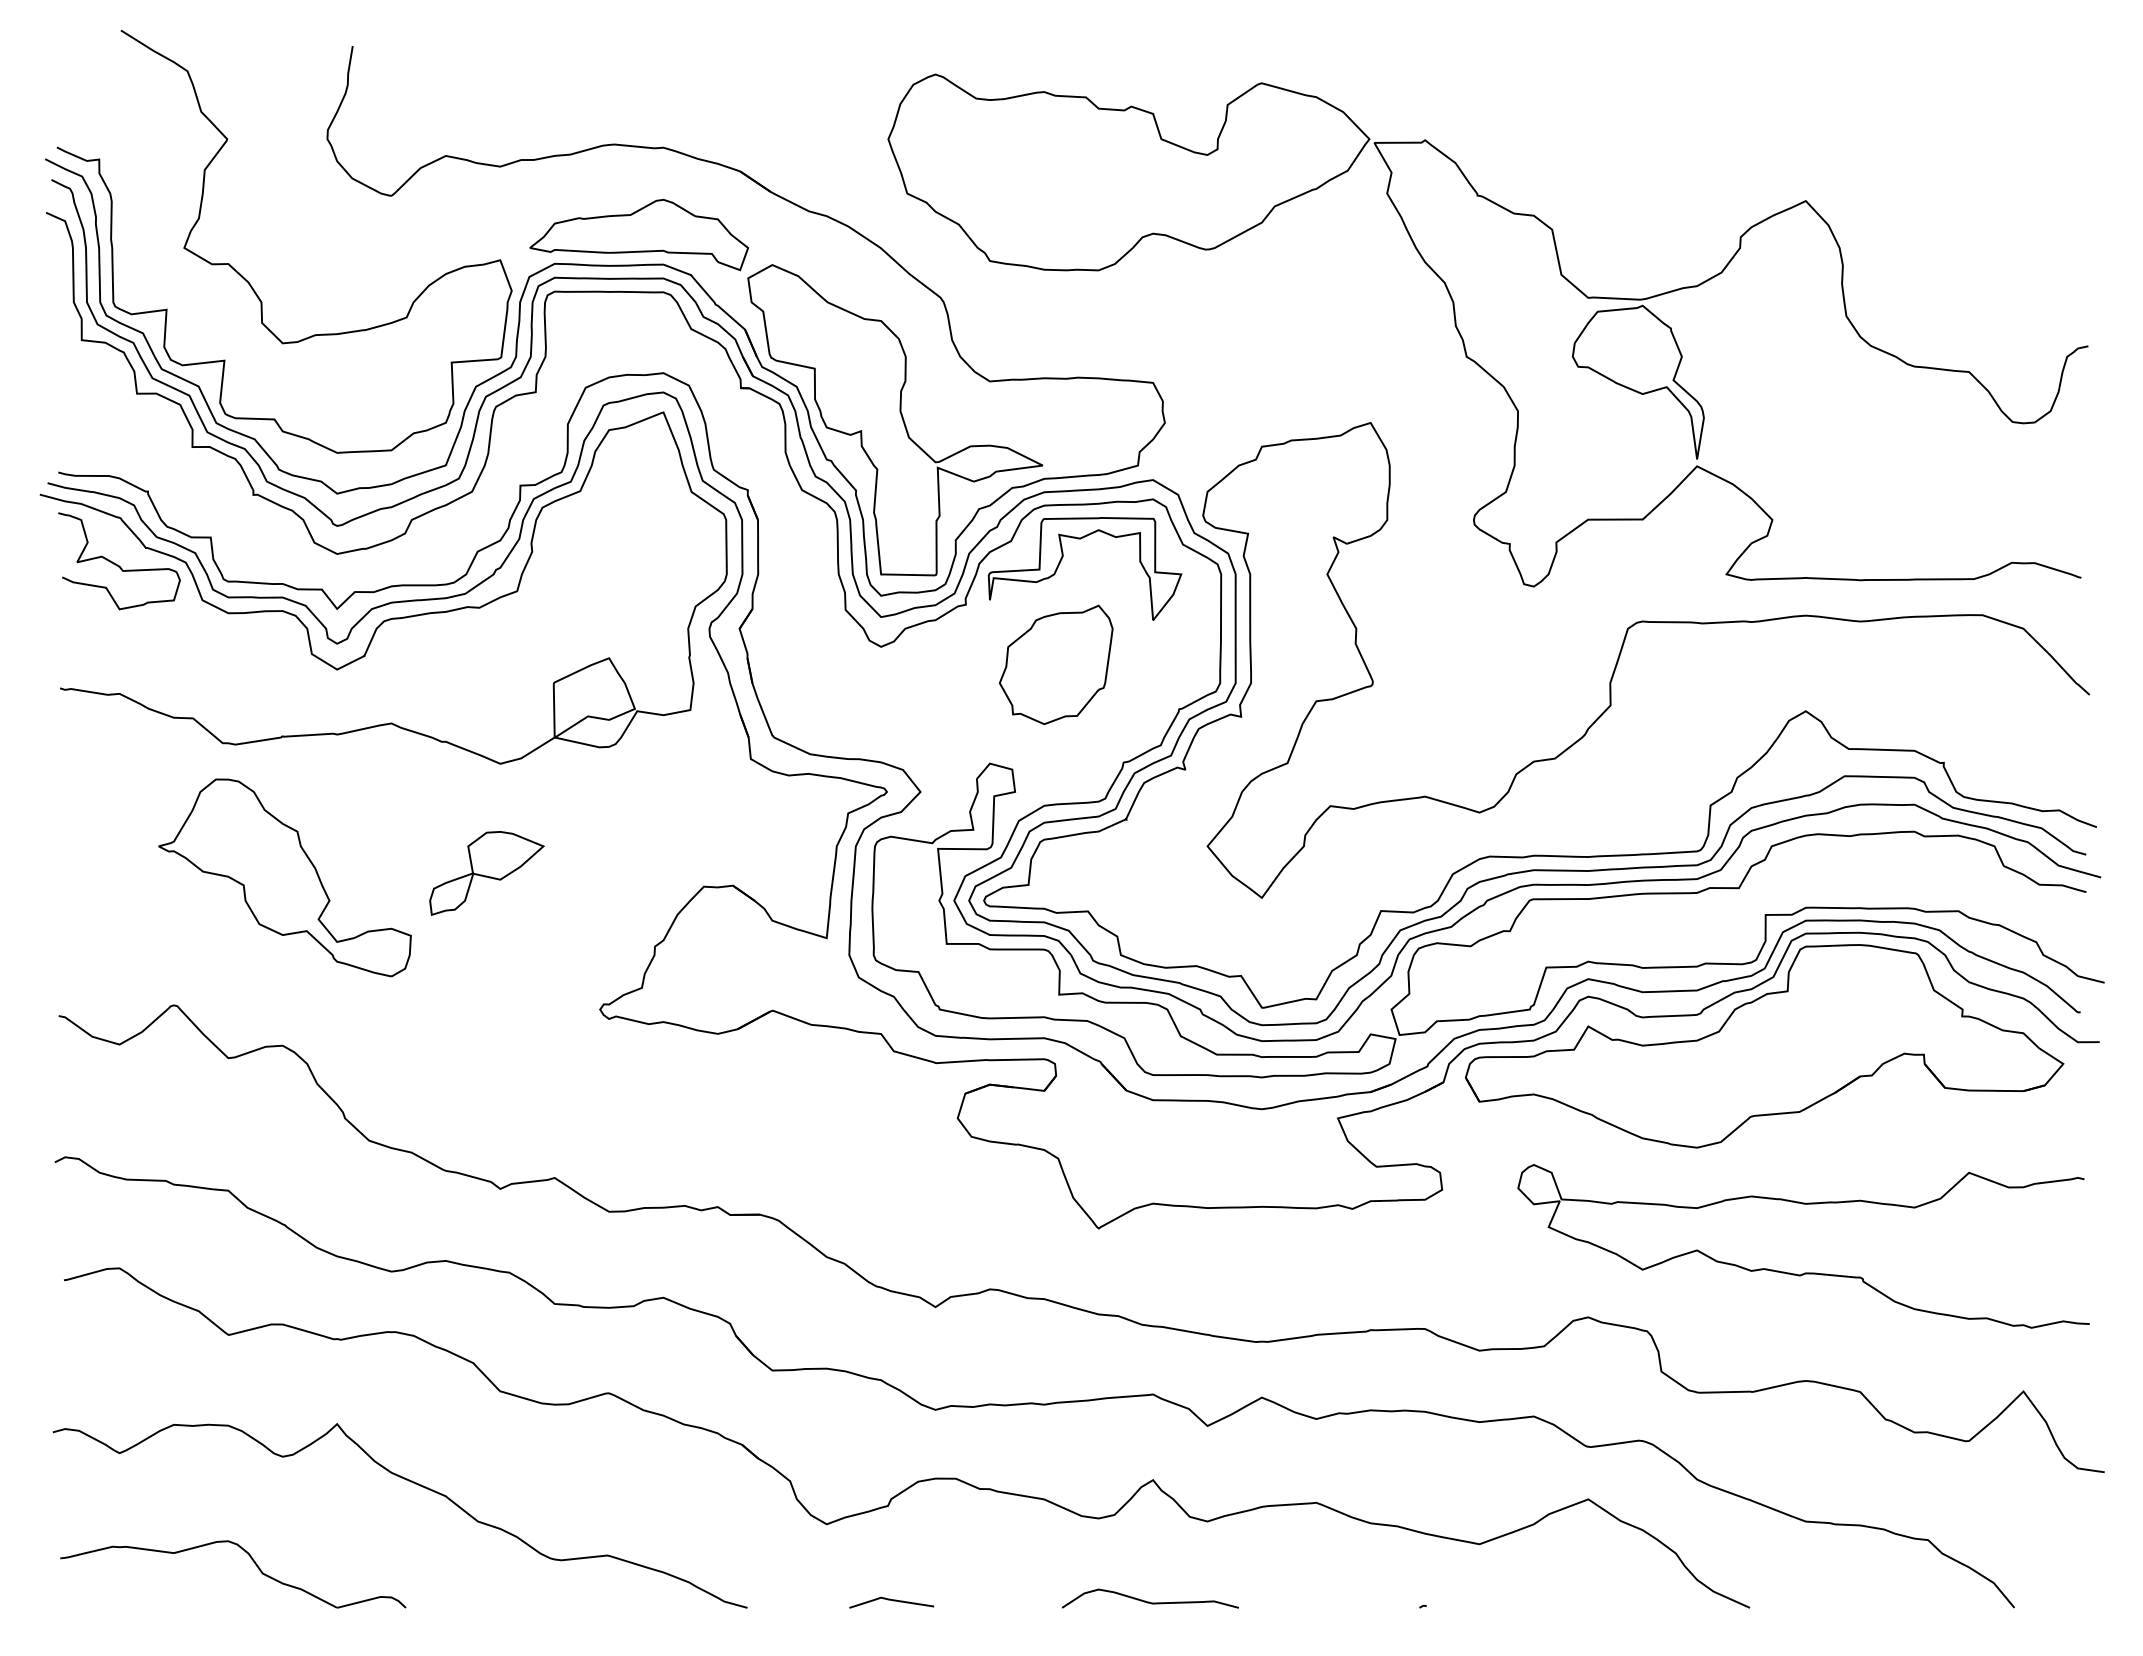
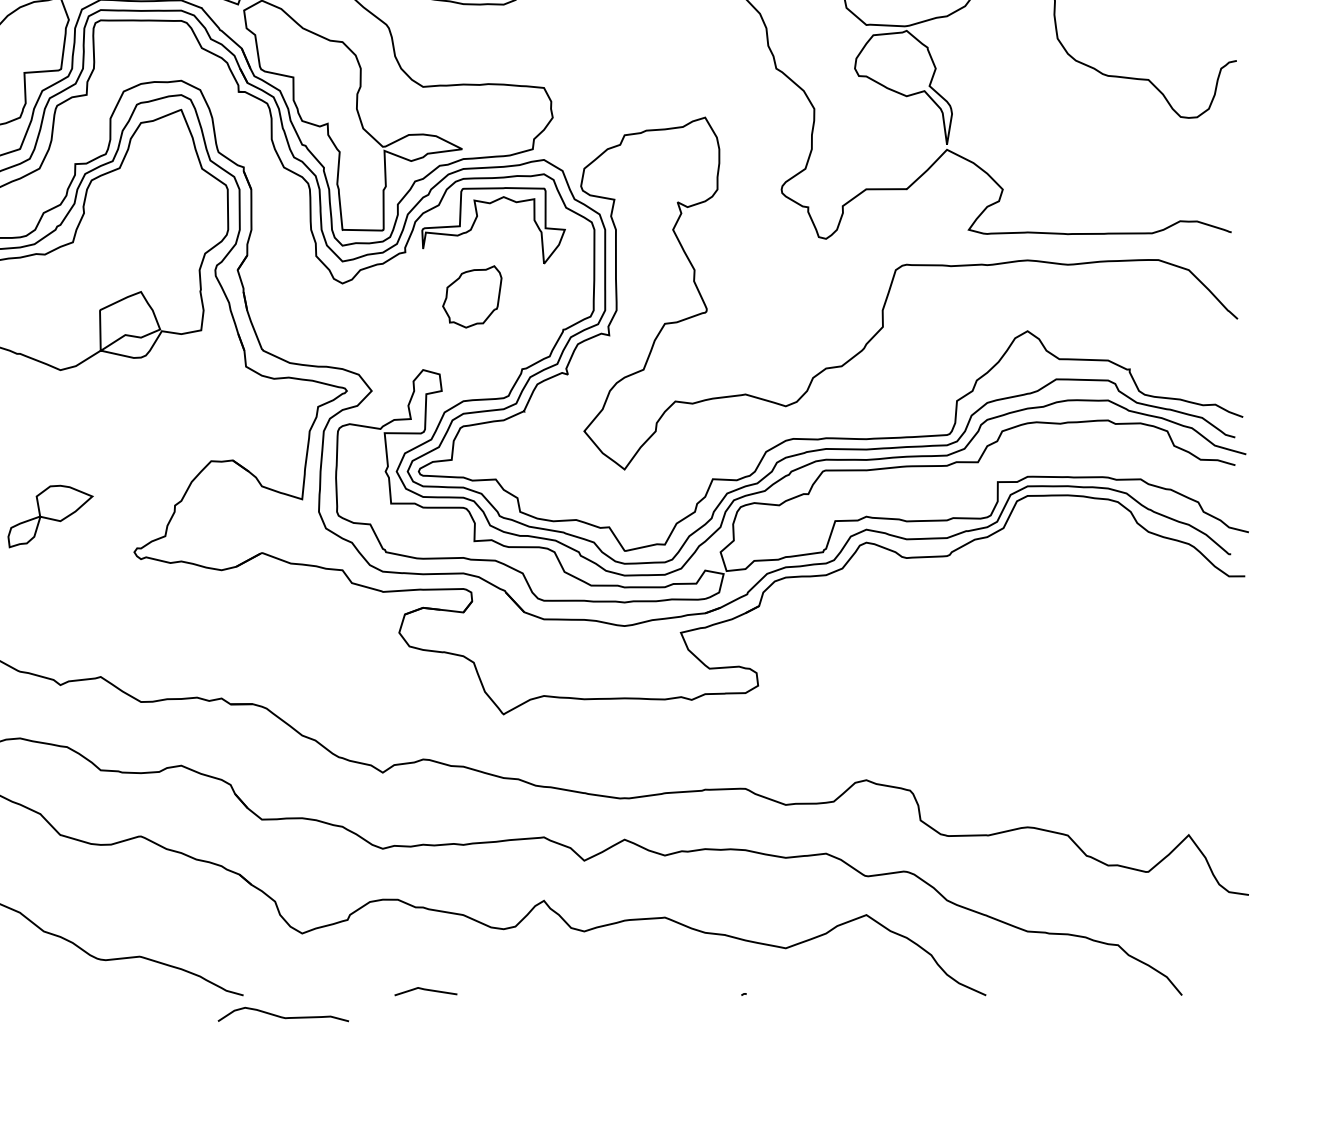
part: (1056, 664) -> (472, 296), size x0.7
part: (486, 873) -> (50, 516), moved
part: (1764, 1046) -> (996, 579), removed
curve: (1804, 1272) -> (1026, 746), removed
line: (891, 1600) -> (425, 989), moved
curve: (1149, 1601) -> (282, 1016), moved

